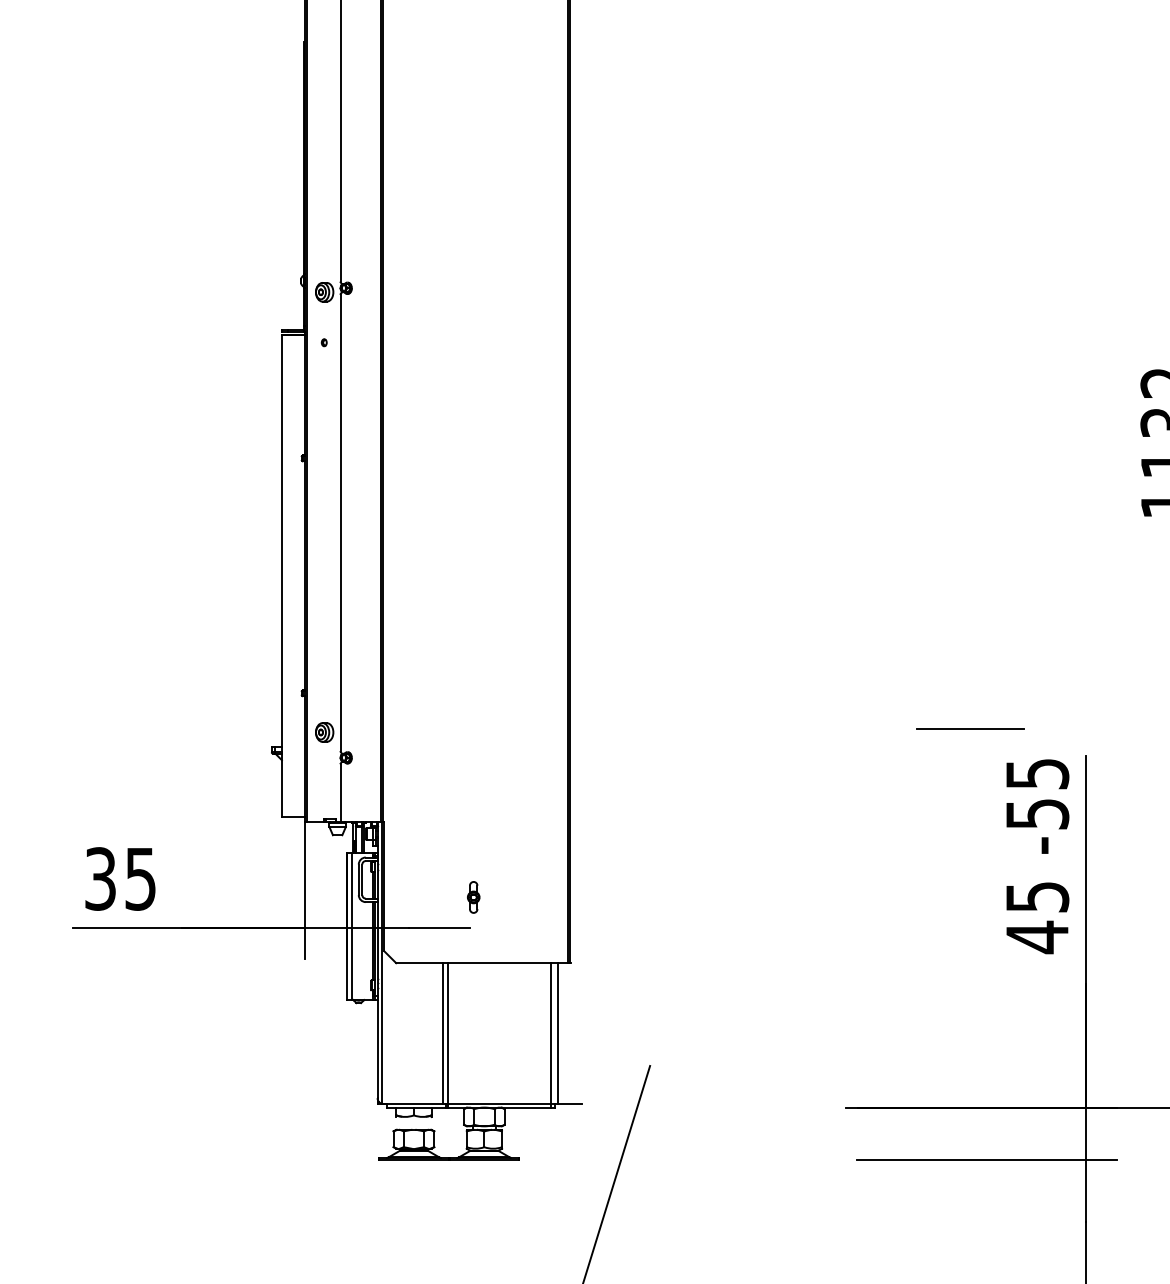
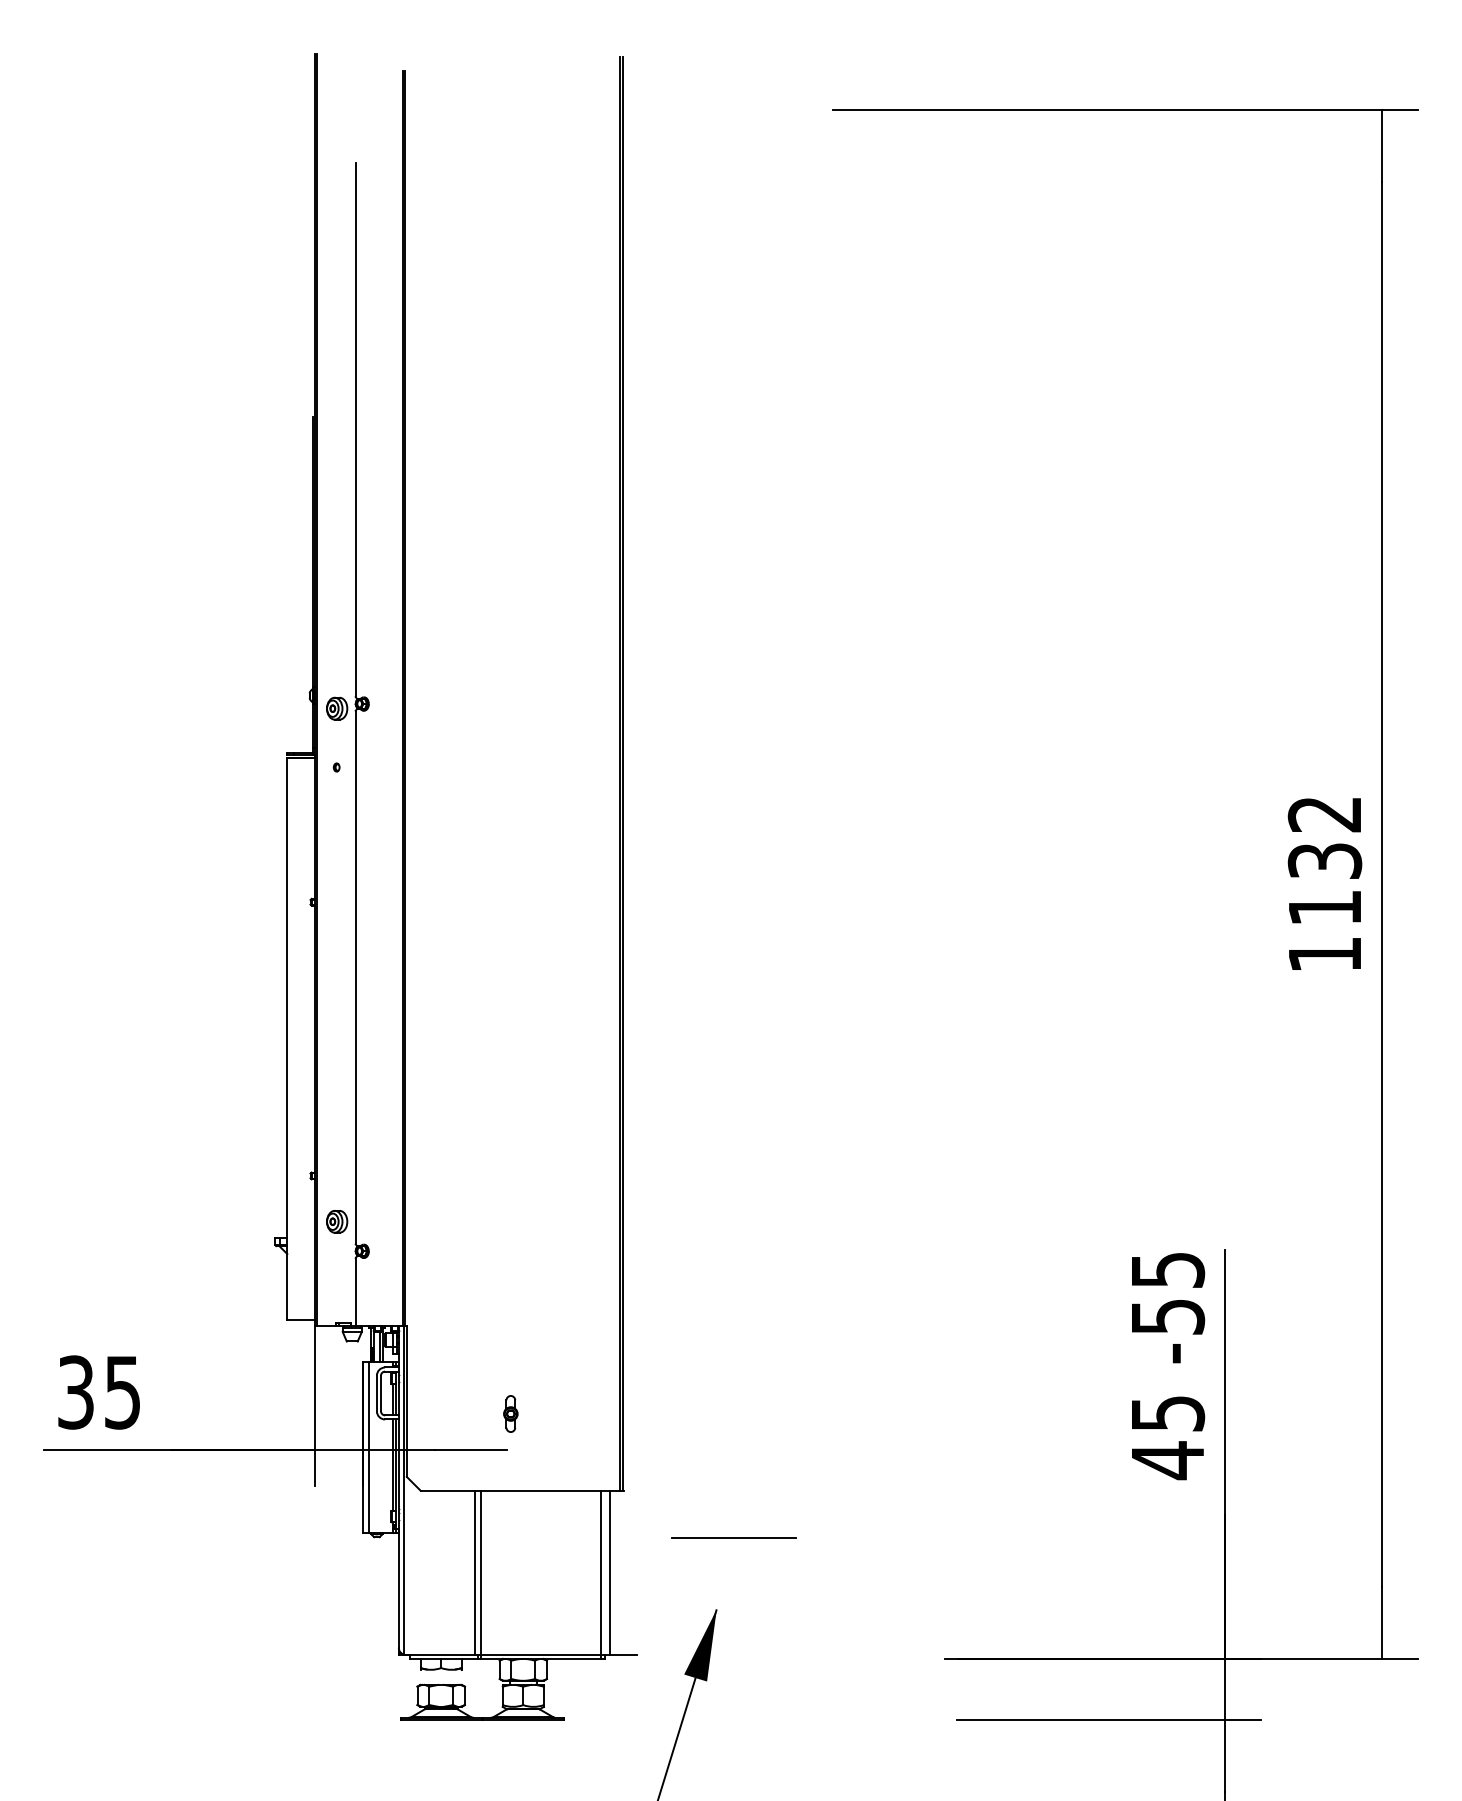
line: (970, 728) -> (733, 1537), moved
fill: (636, 1096) -> (700, 1645), added

